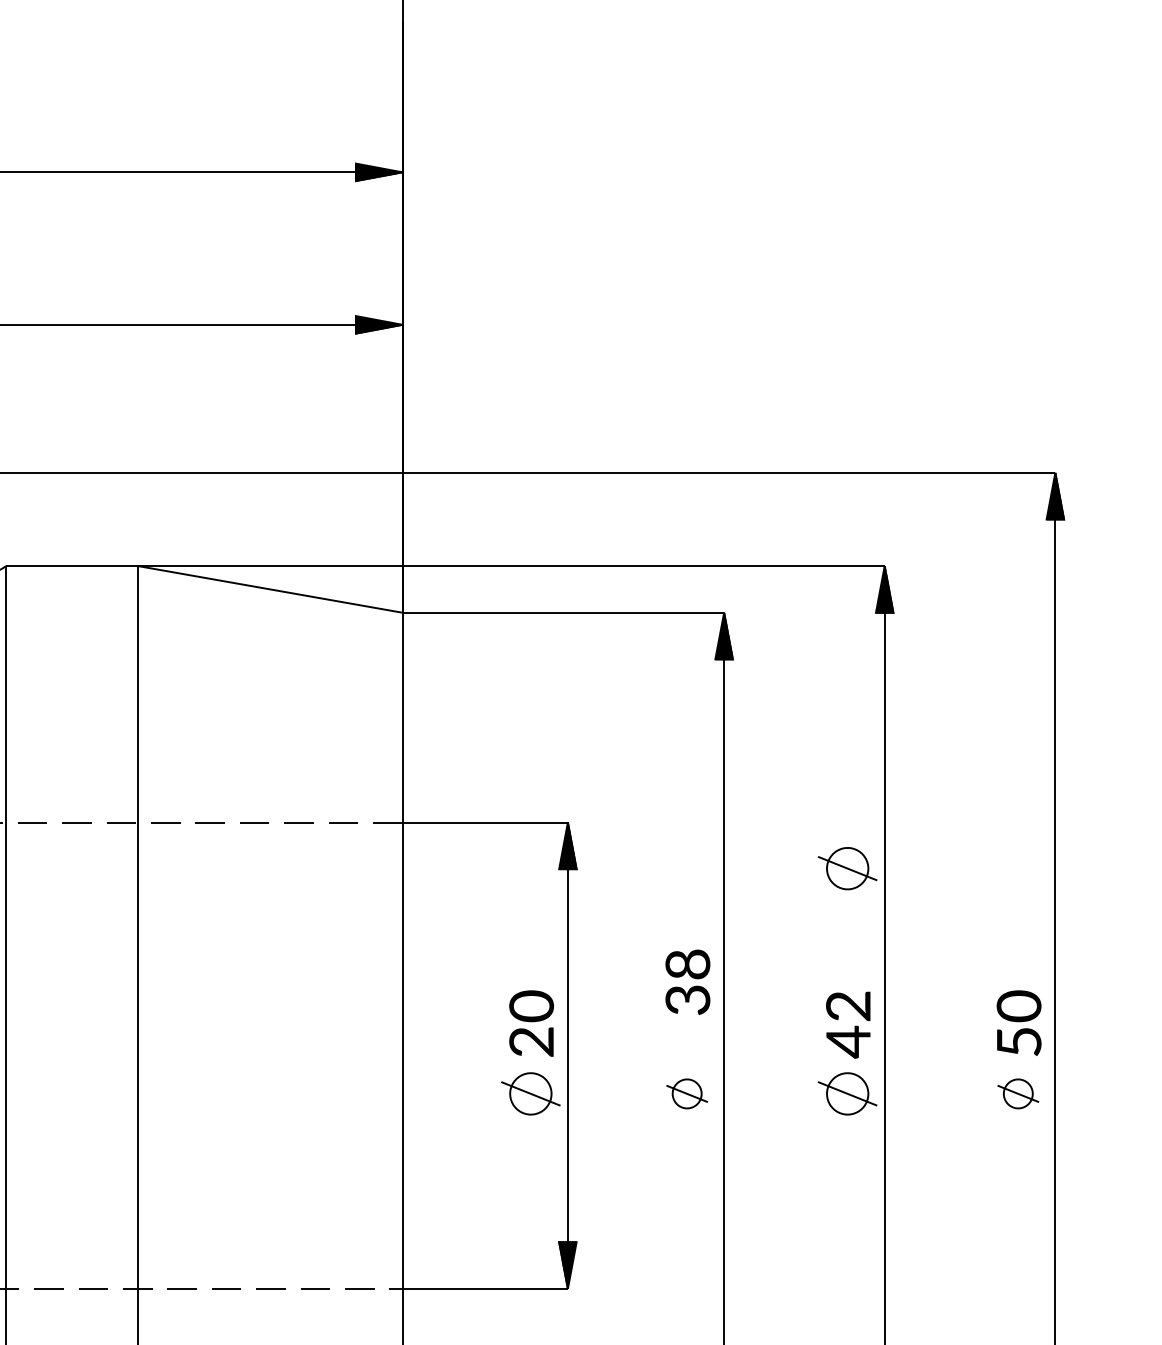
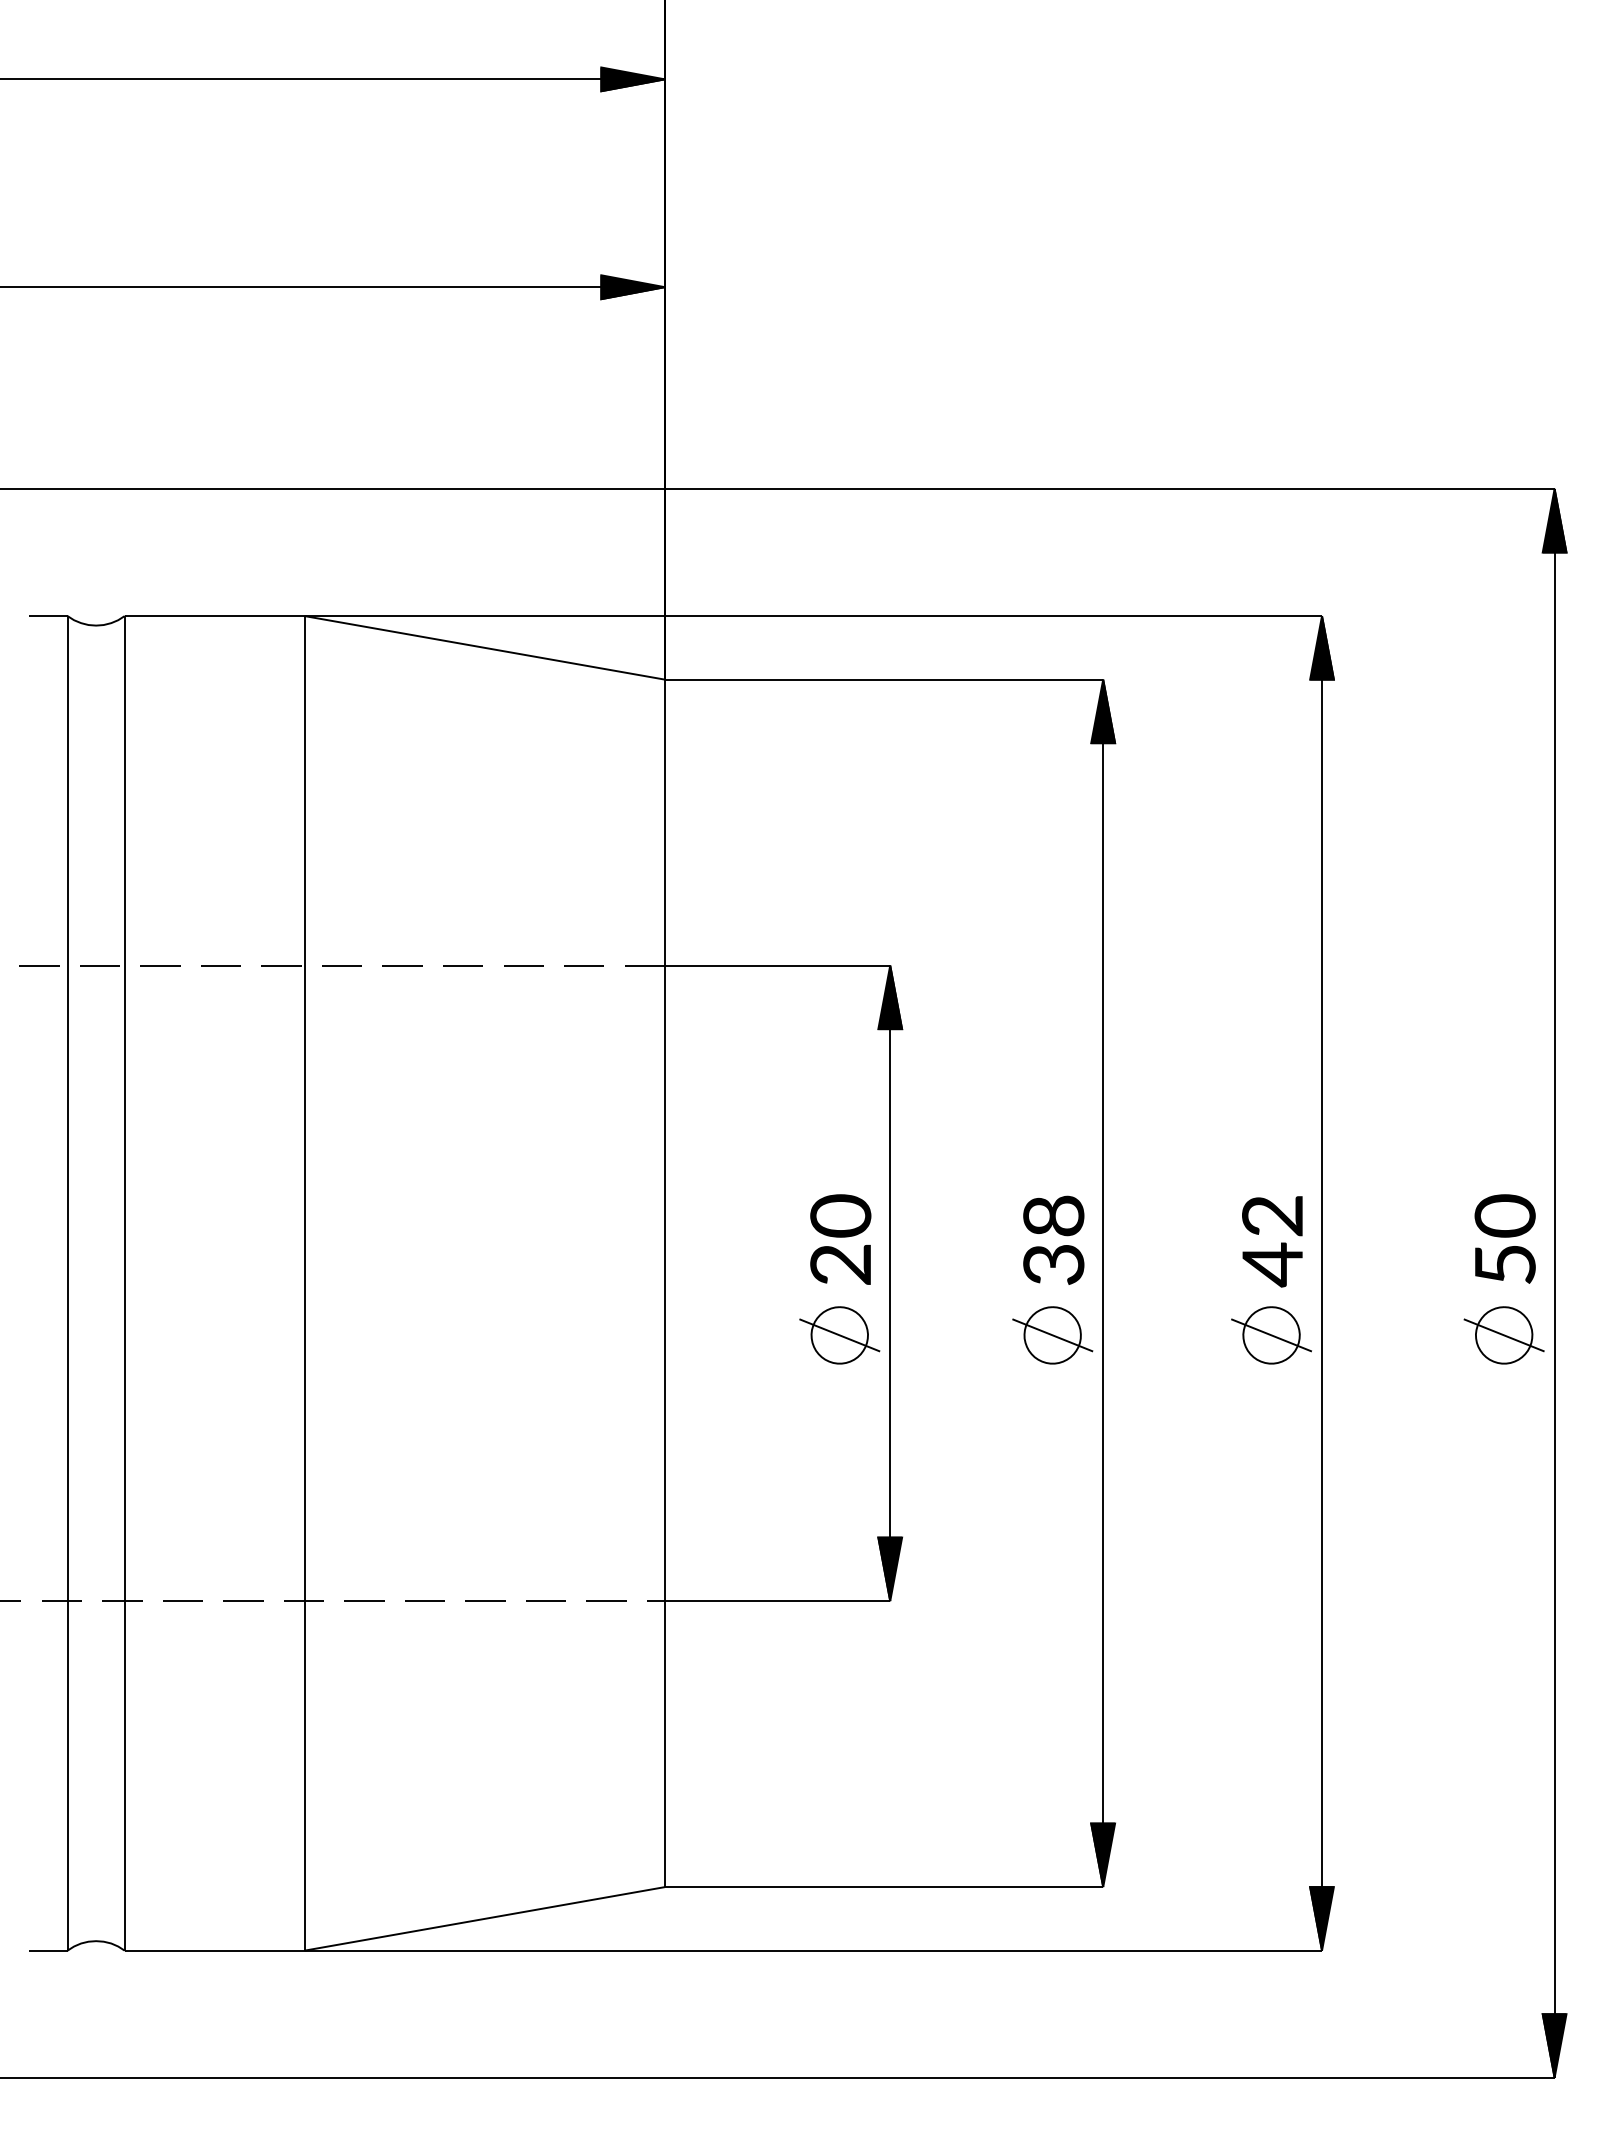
part: (847, 868) -> (1271, 1028), removed
text: (687, 981) -> (1053, 1239), moved
part: (686, 1093) -> (1052, 1335), size x1.43
part: (1017, 1093) -> (1503, 1335), size x1.43

